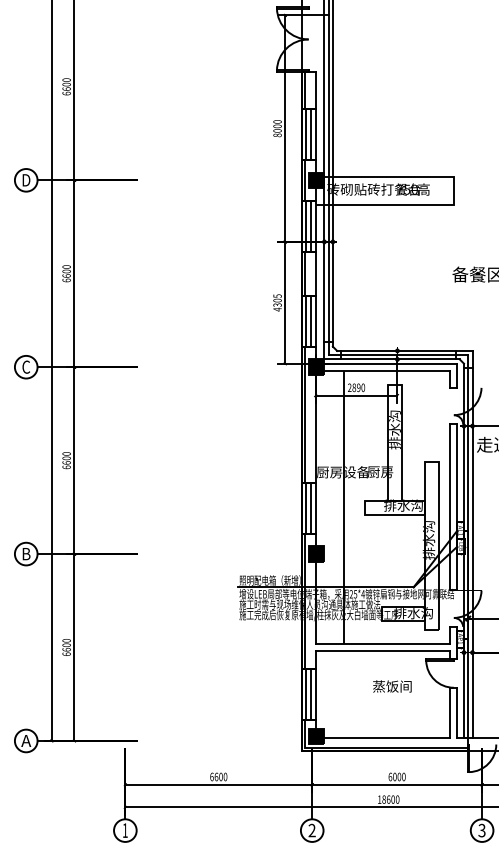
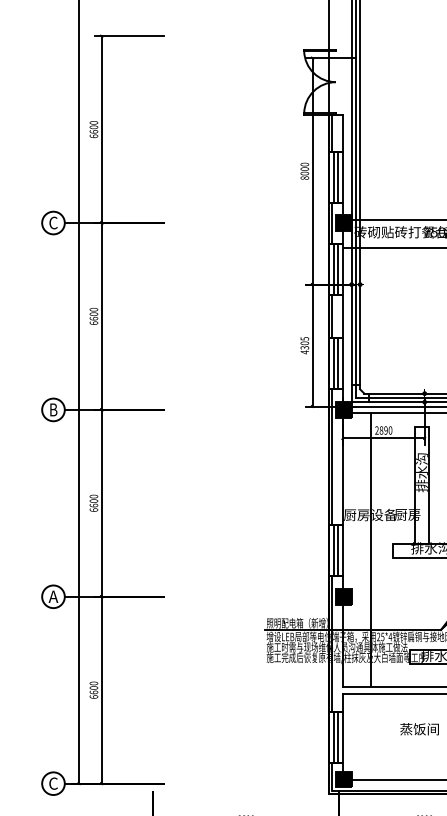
text: (26, 180) -> (53, 223), D -> C
text: (26, 366) -> (53, 409), C -> B
text: (25, 554) -> (52, 597), B -> A
text: (26, 740) -> (53, 783), A -> C

